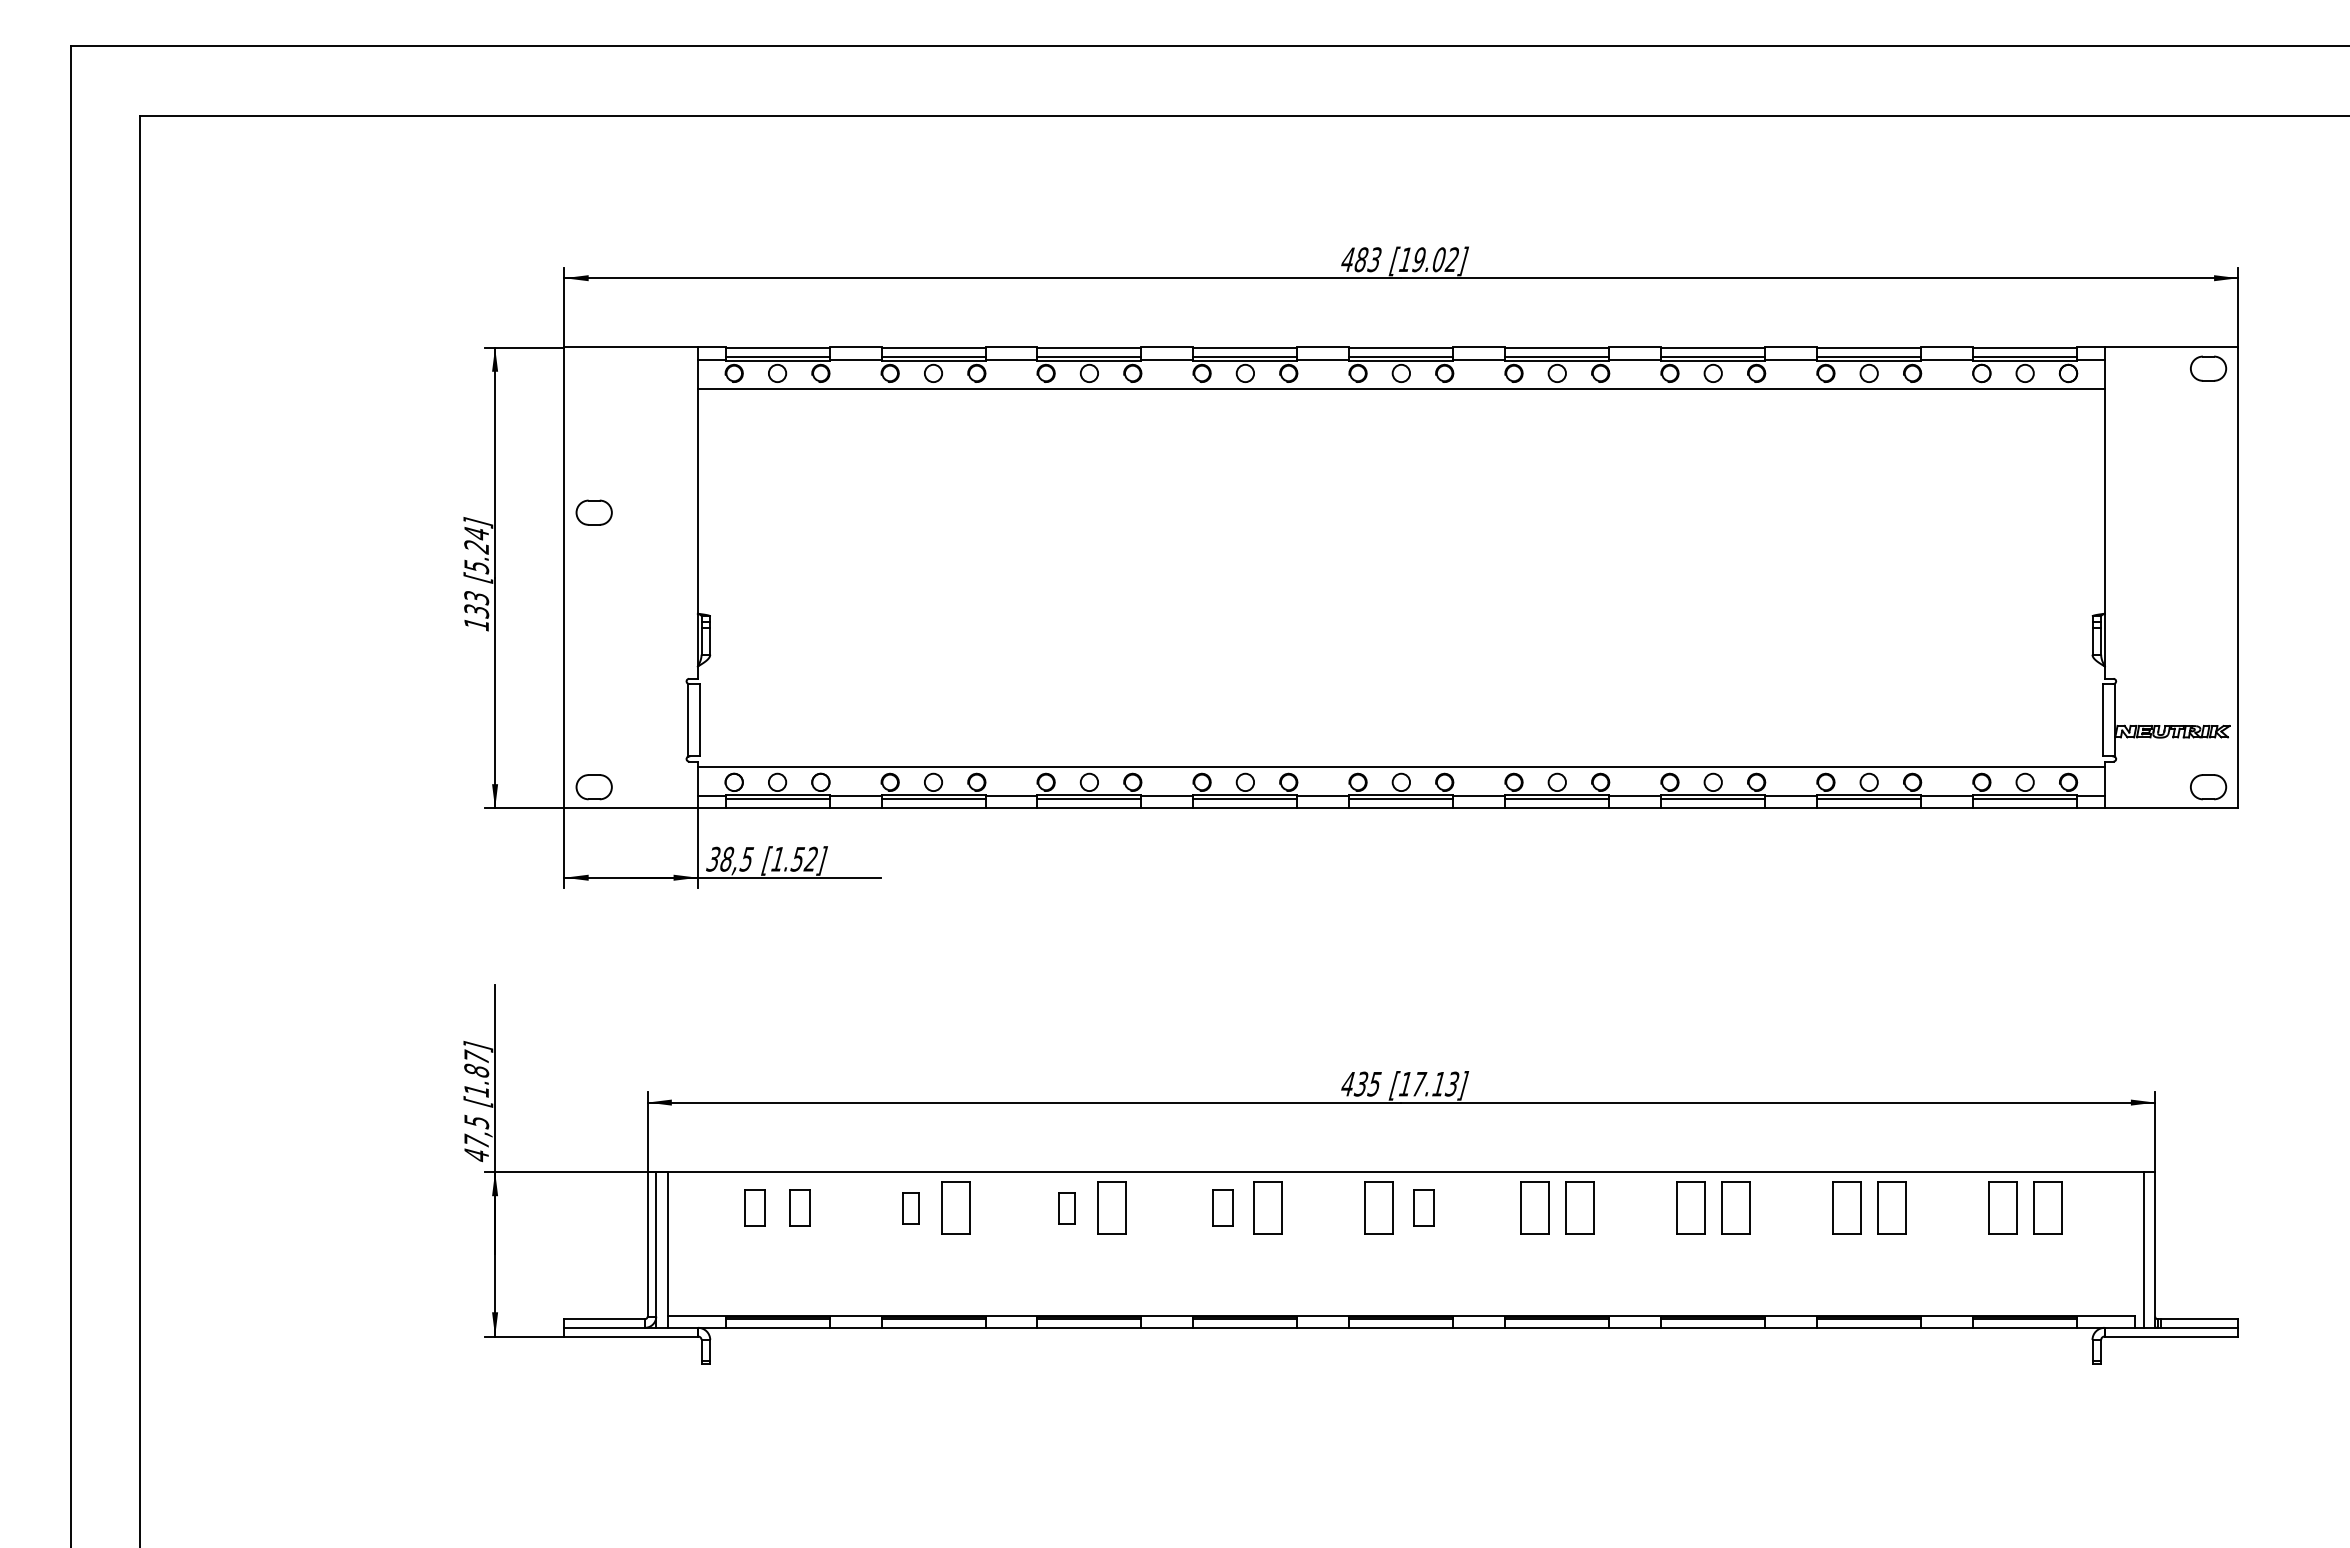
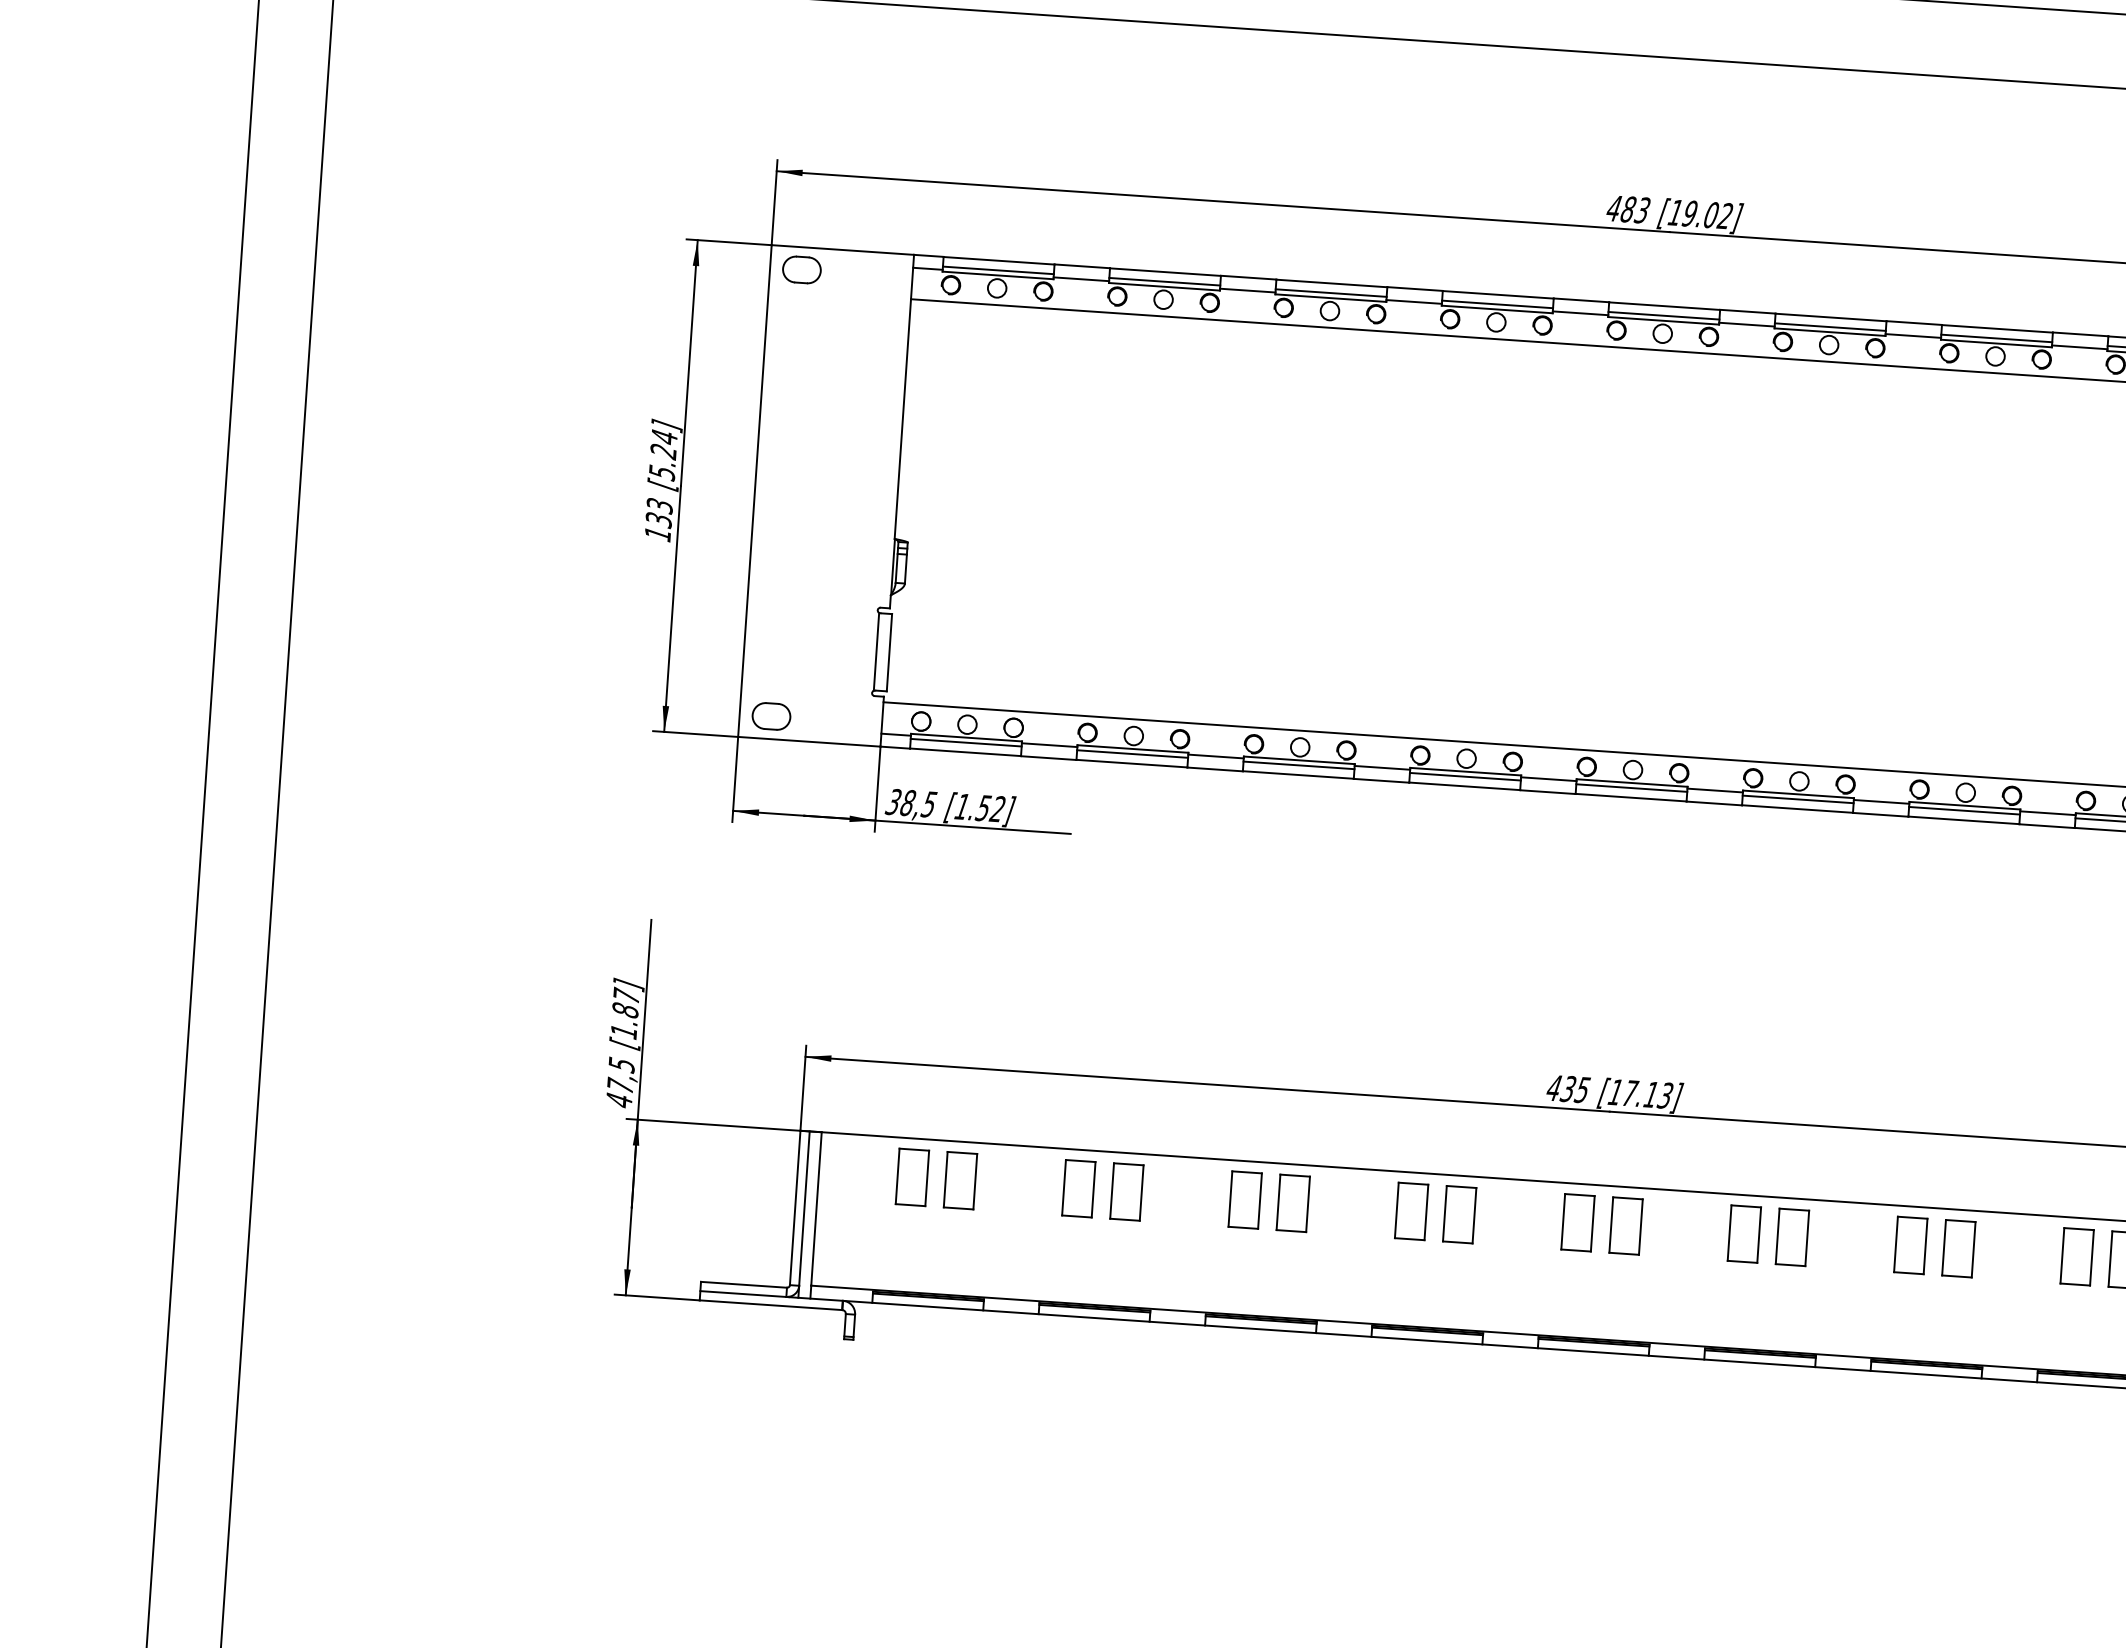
part: (593, 512) -> (801, 269), moved
part: (754, 1207) -> (911, 1176), size x1.43
part: (799, 1207) -> (959, 1179), size x1.43
part: (910, 1207) -> (1078, 1187), size x1.67
part: (1066, 1207) -> (1244, 1199), size x1.67
part: (1222, 1207) -> (1411, 1210), size x1.43
part: (1423, 1207) -> (1625, 1225), size x1.43

